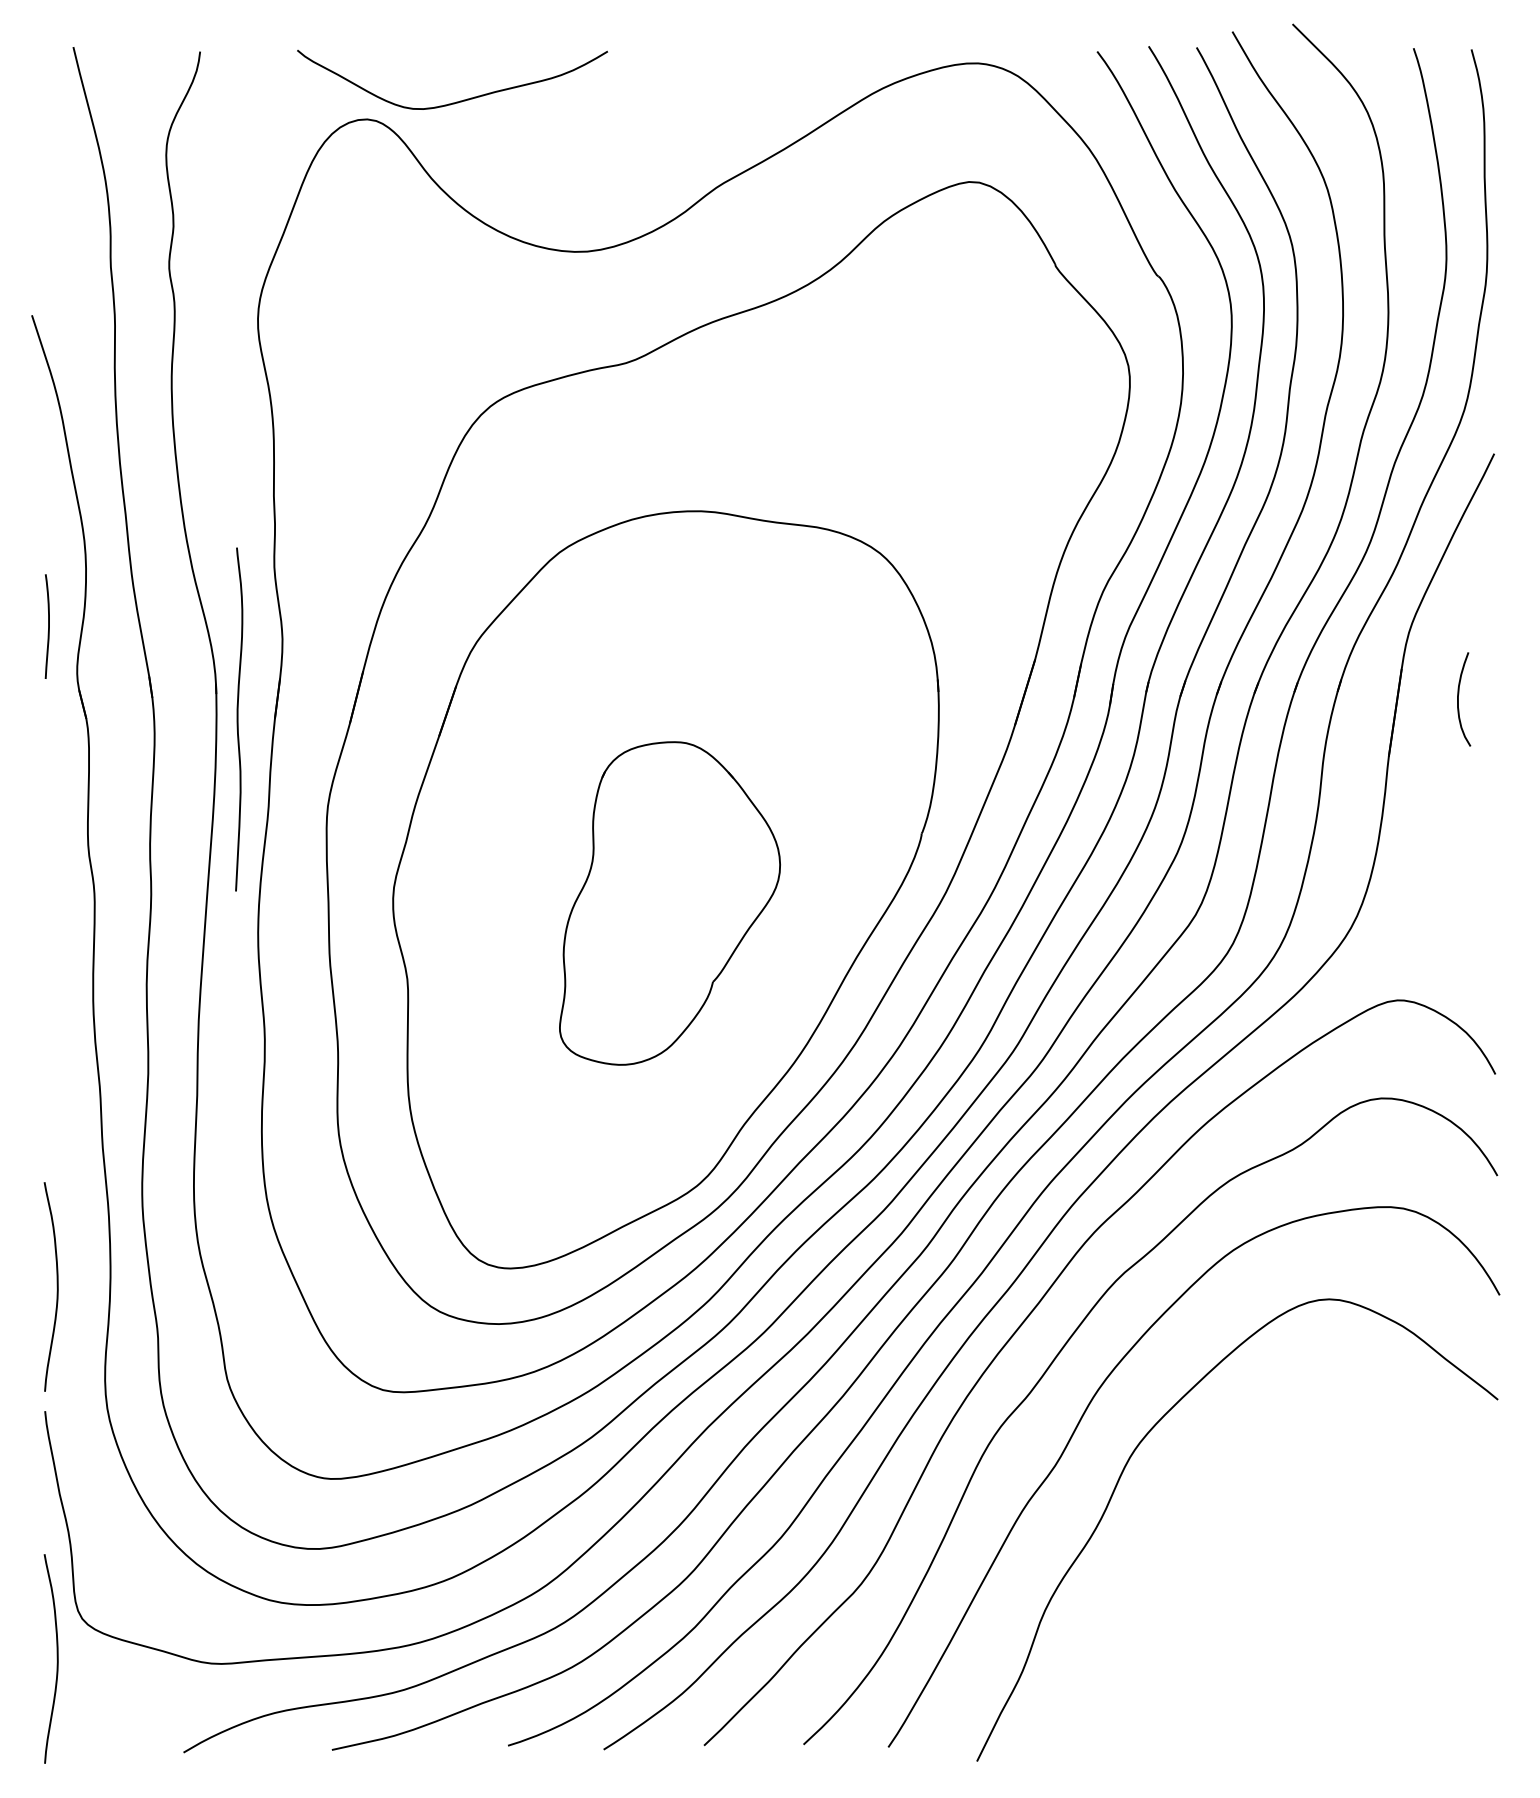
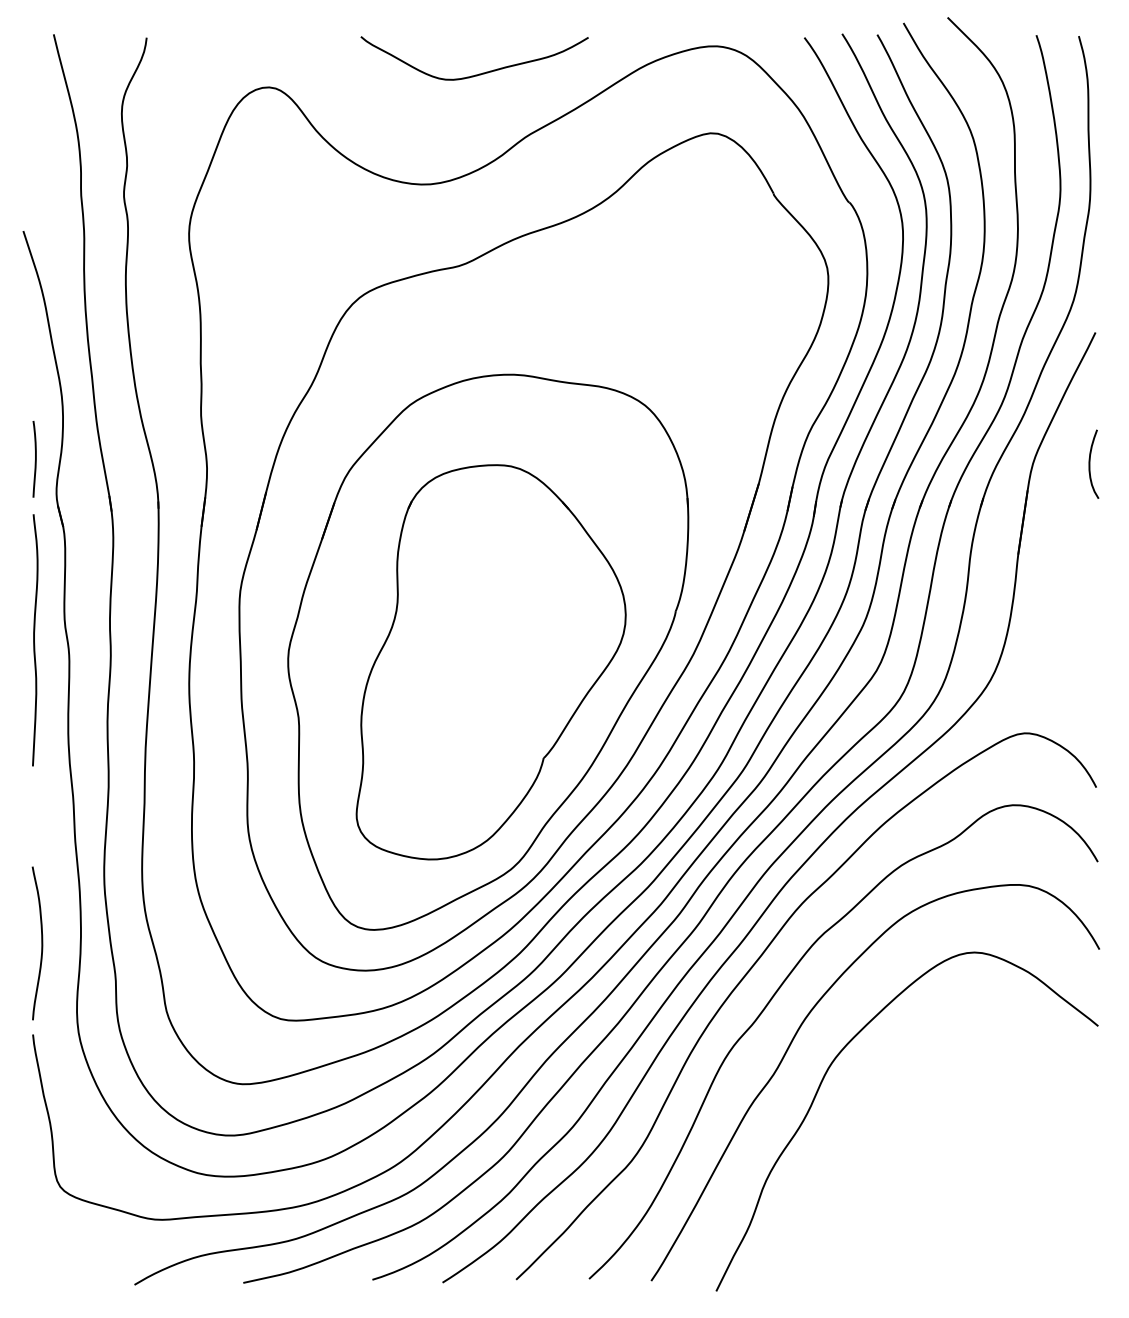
curve: (456, 101) -> (477, 74), moved
curve: (1458, 699) -> (1089, 464), moved
curve: (238, 719) -> (34, 640), moved
part: (669, 903) -> (490, 662), size x1.67
curve: (56, 1658) -> (41, 1215), removed

